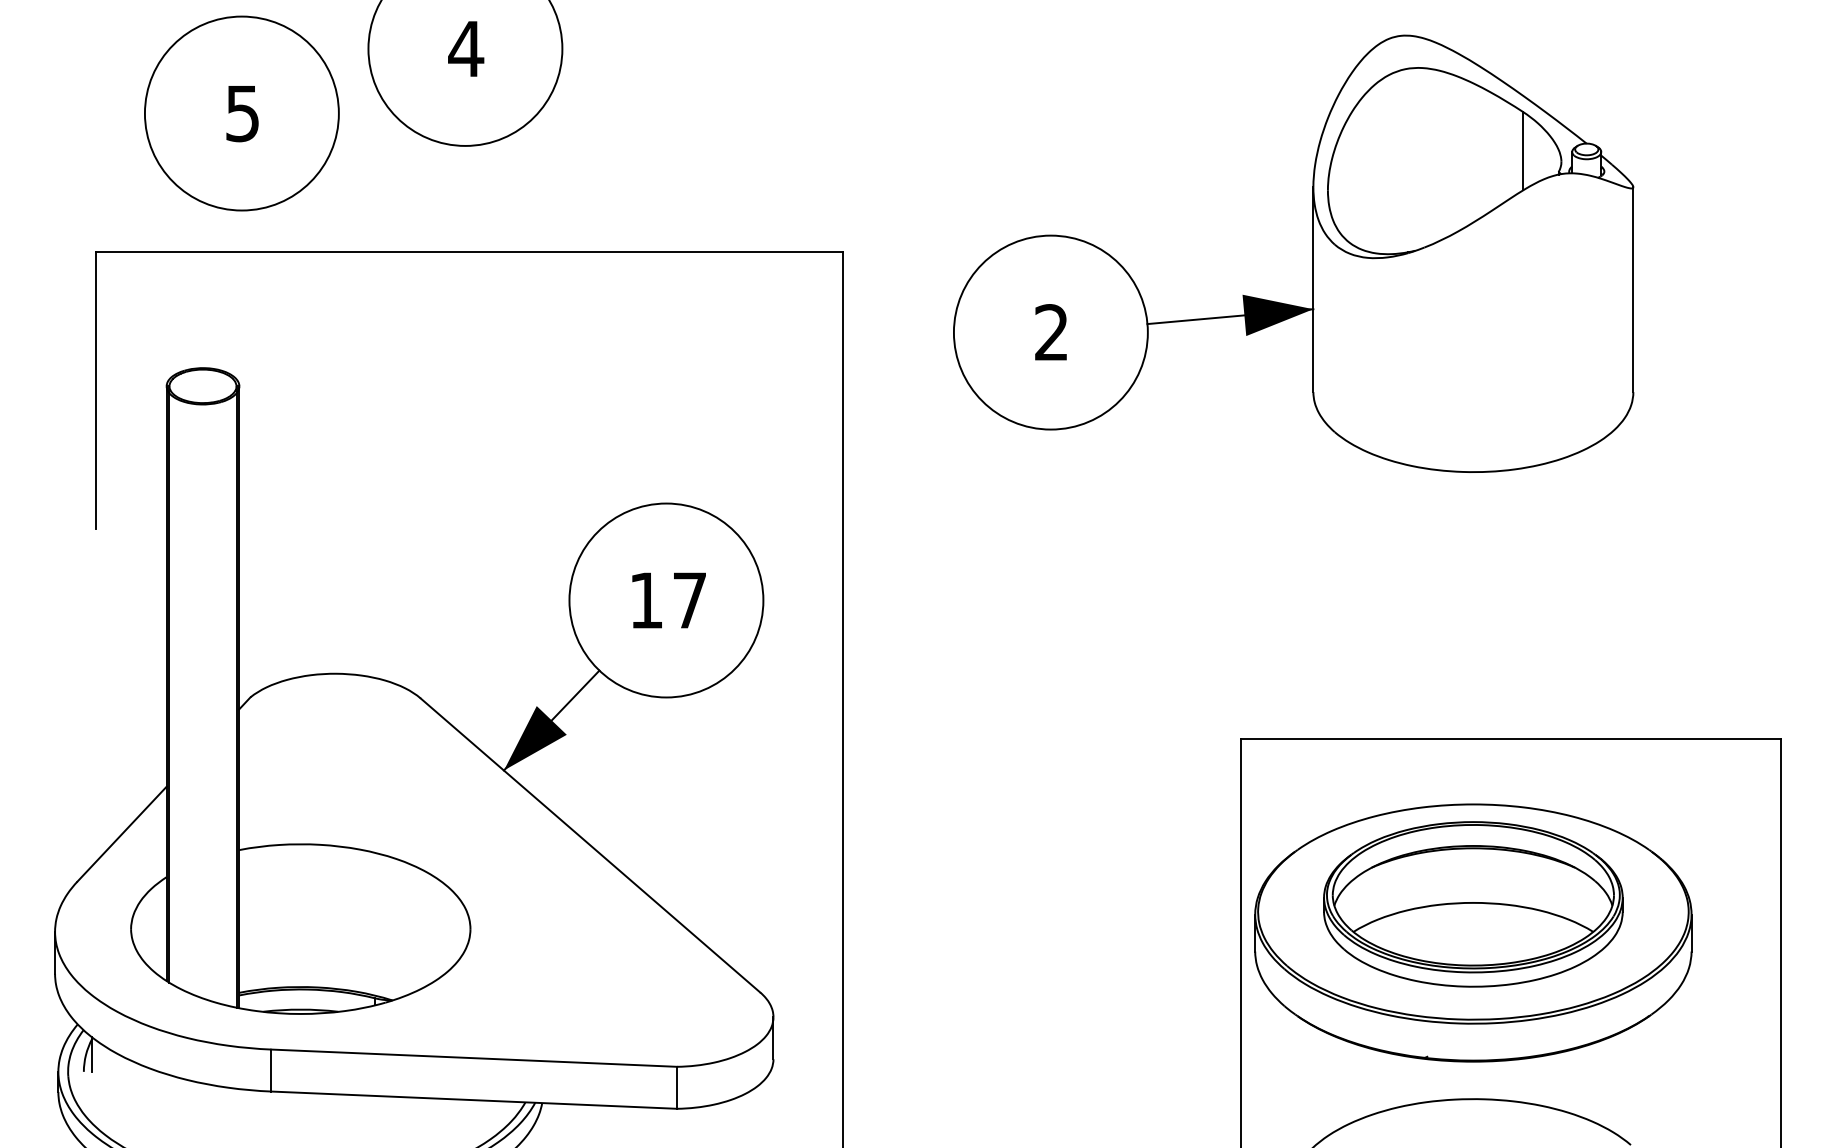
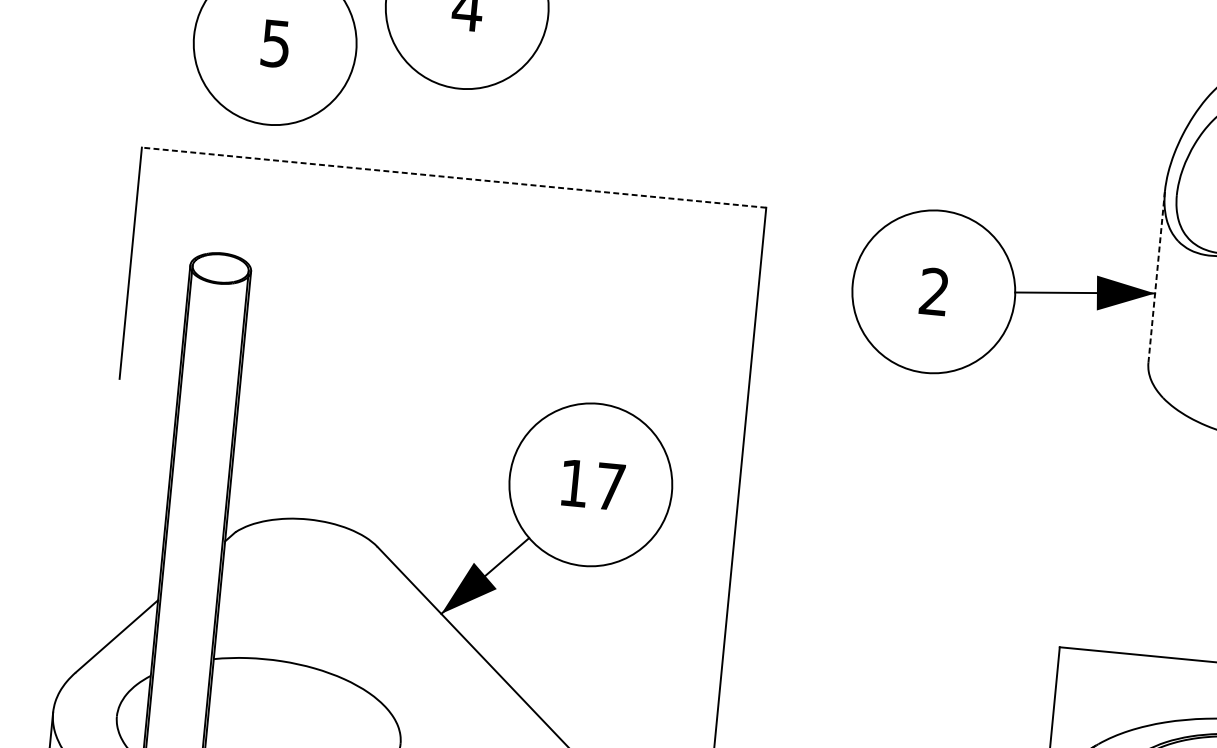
line: (468, 252) -> (453, 178), solid -> dashed
line: (1313, 289) -> (1156, 276), solid -> dashed

